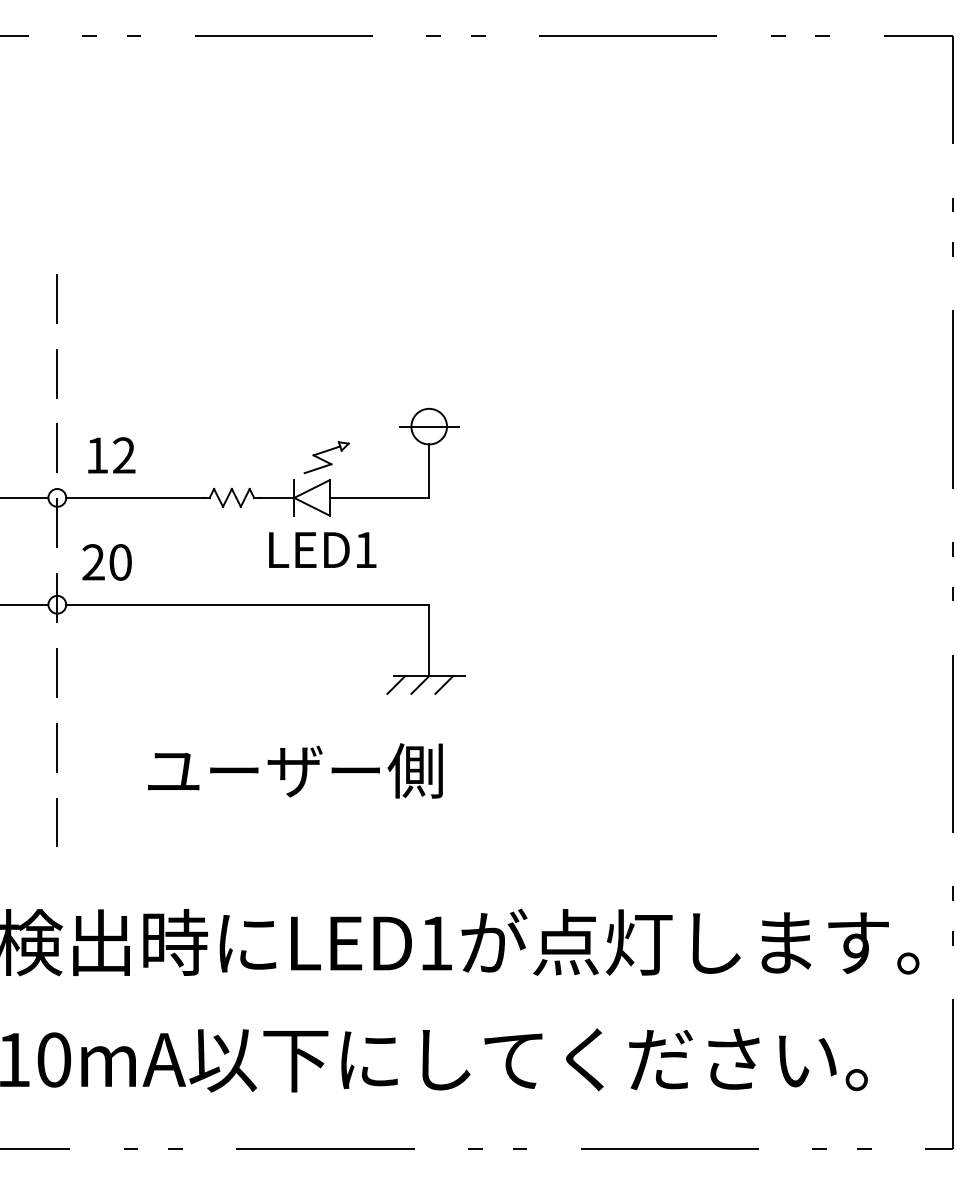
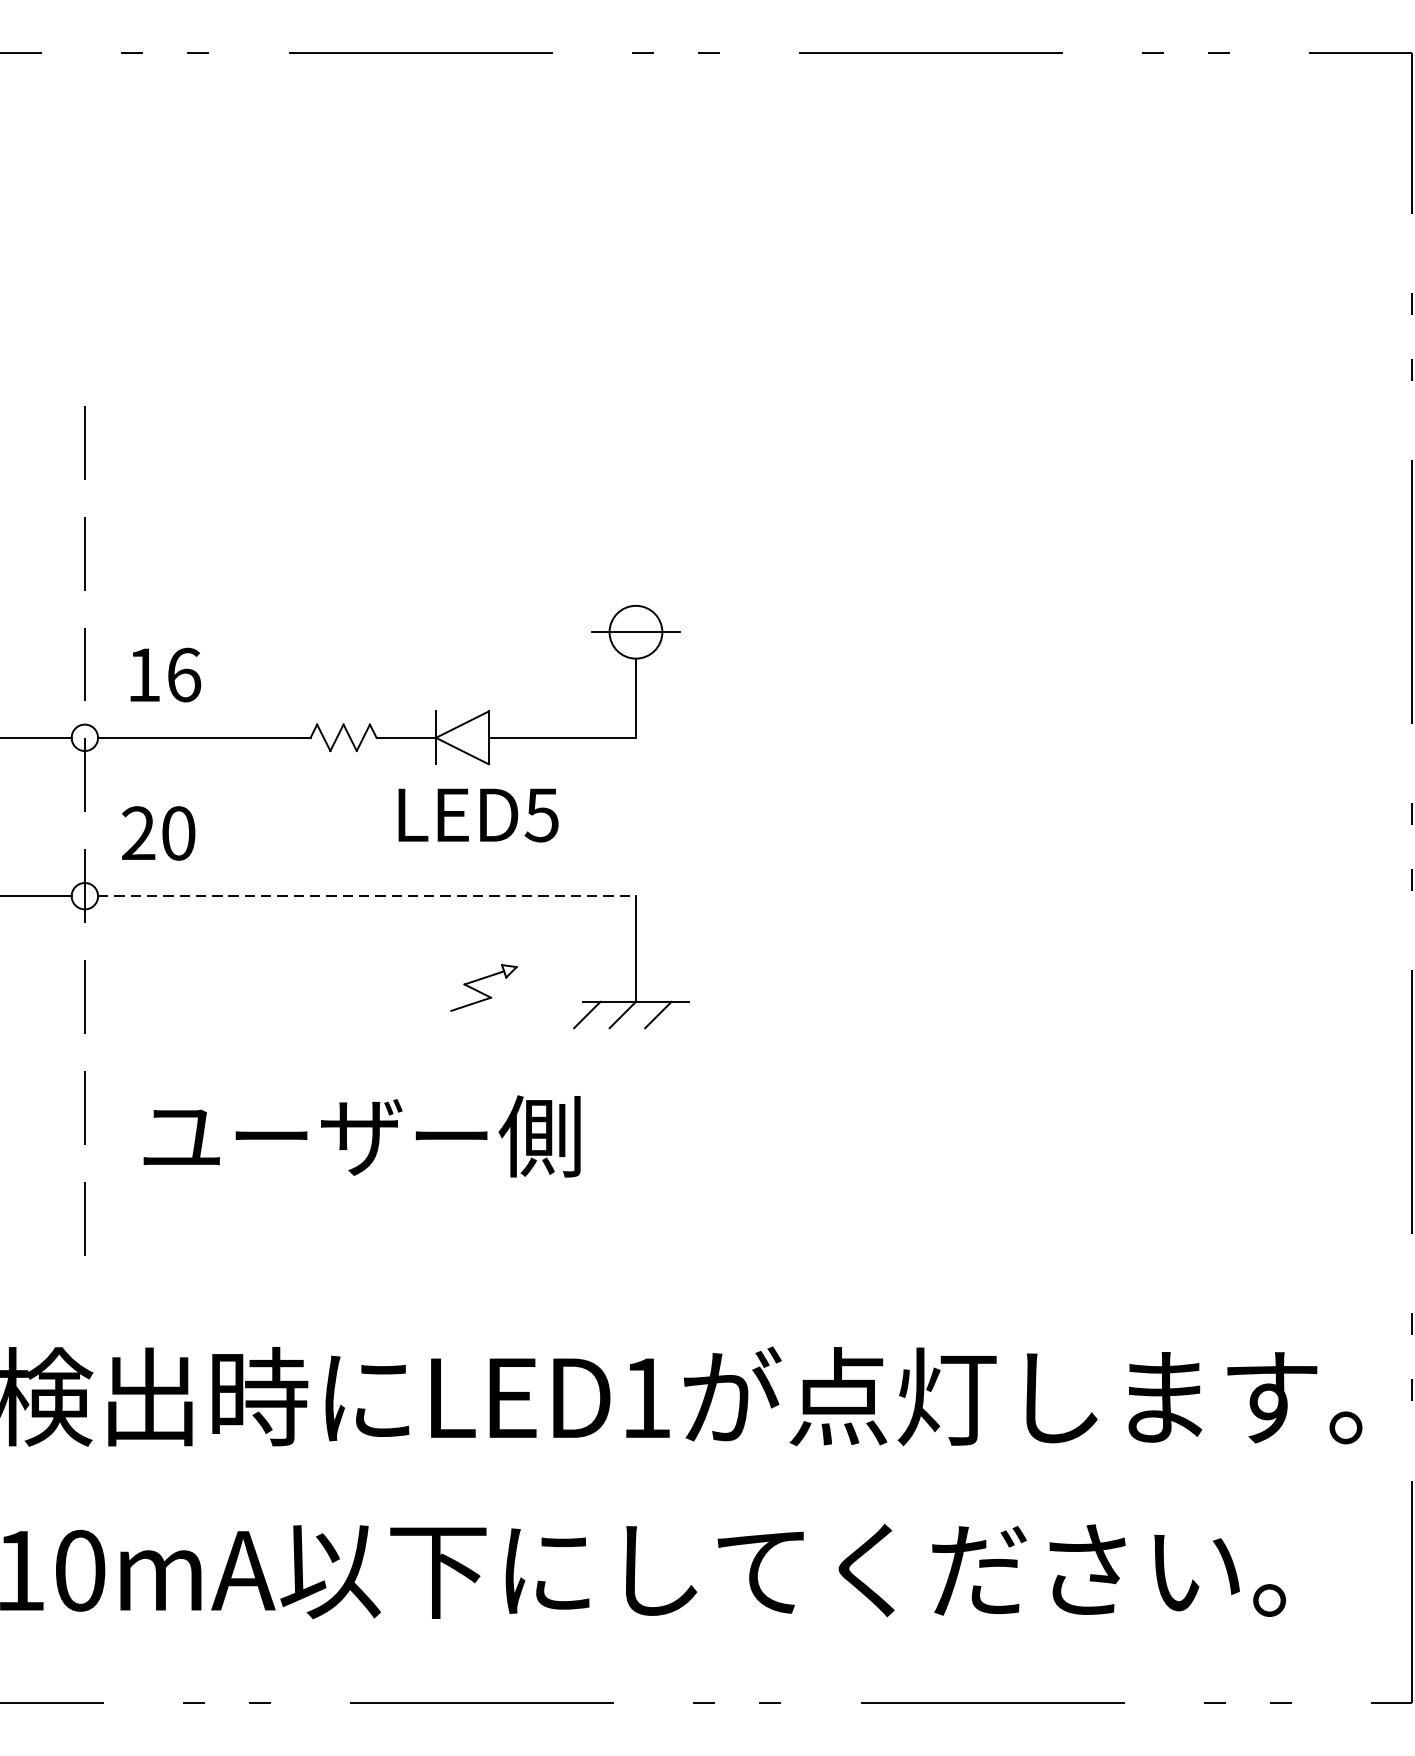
text: (124, 455) -> (184, 674), 12 -> 16
part: (326, 457) -> (483, 987), moved
text: (365, 550) -> (541, 815), LED1 -> LED5
line: (248, 604) -> (368, 895), solid -> dashed
text: (295, 770) -> (362, 1135), moved

